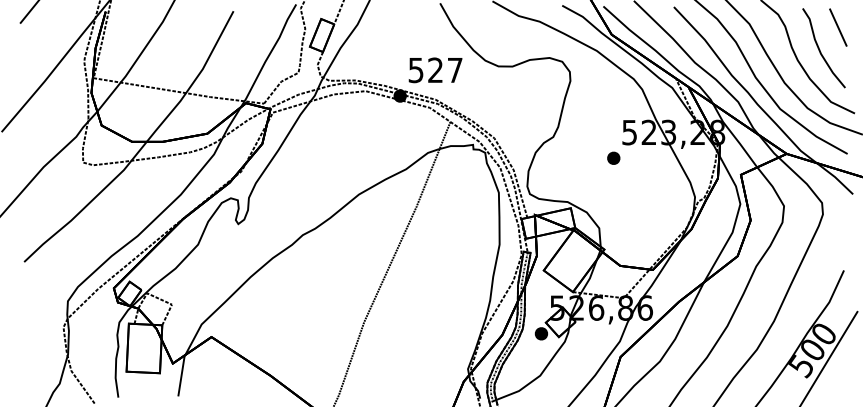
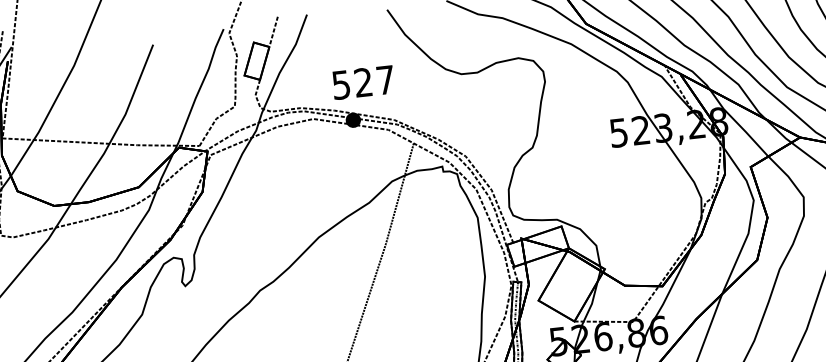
text: (435, 70) -> (363, 82), moved
part: (613, 157) -> (603, 163), removed

